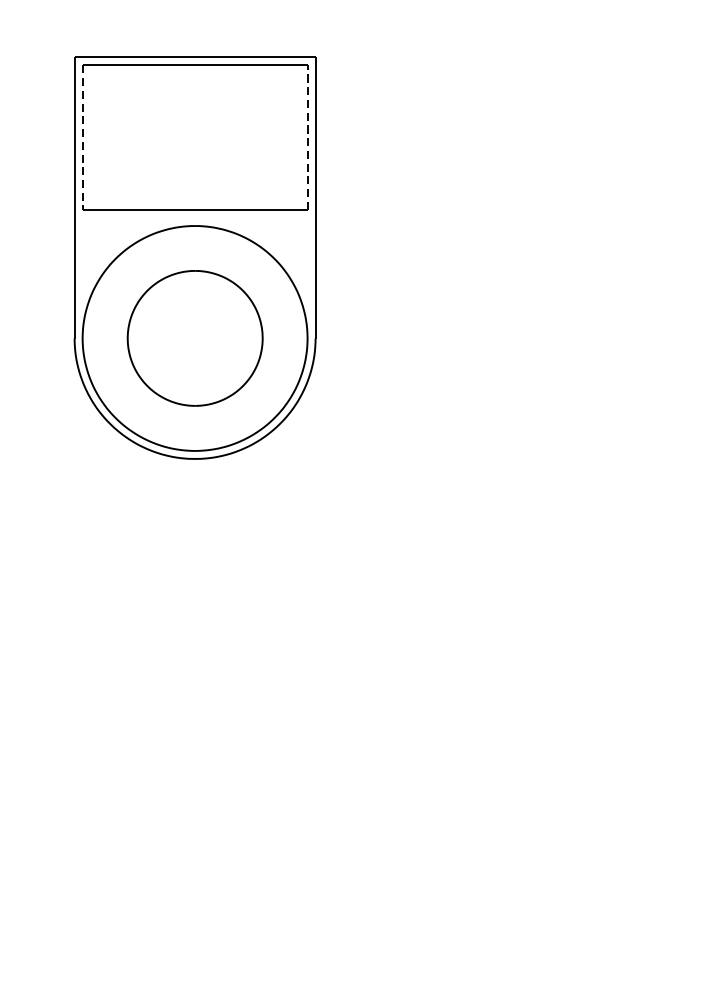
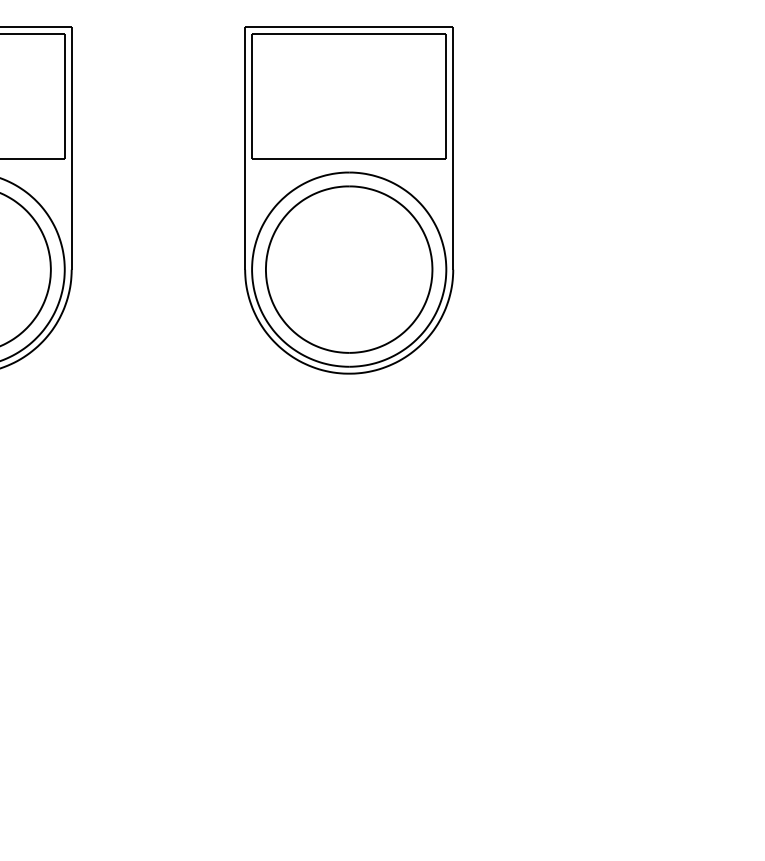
line: (307, 136) -> (446, 95), dashed -> solid
line: (83, 137) -> (252, 96), dashed -> solid
part: (195, 338) -> (349, 269), size x1.43

